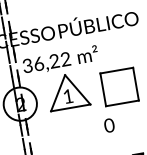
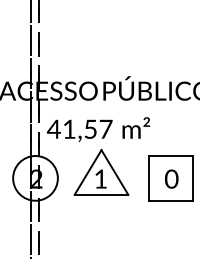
text: (46, 62) -> (79, 128), 36,22 -> 41,57
text: (109, 125) -> (171, 178), moved

